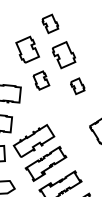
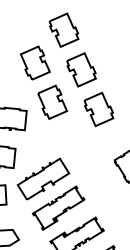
part: (50, 23) -> (64, 29), size x1.43
part: (41, 80) -> (52, 101), size x1.43
part: (77, 86) -> (98, 109), size x1.67

